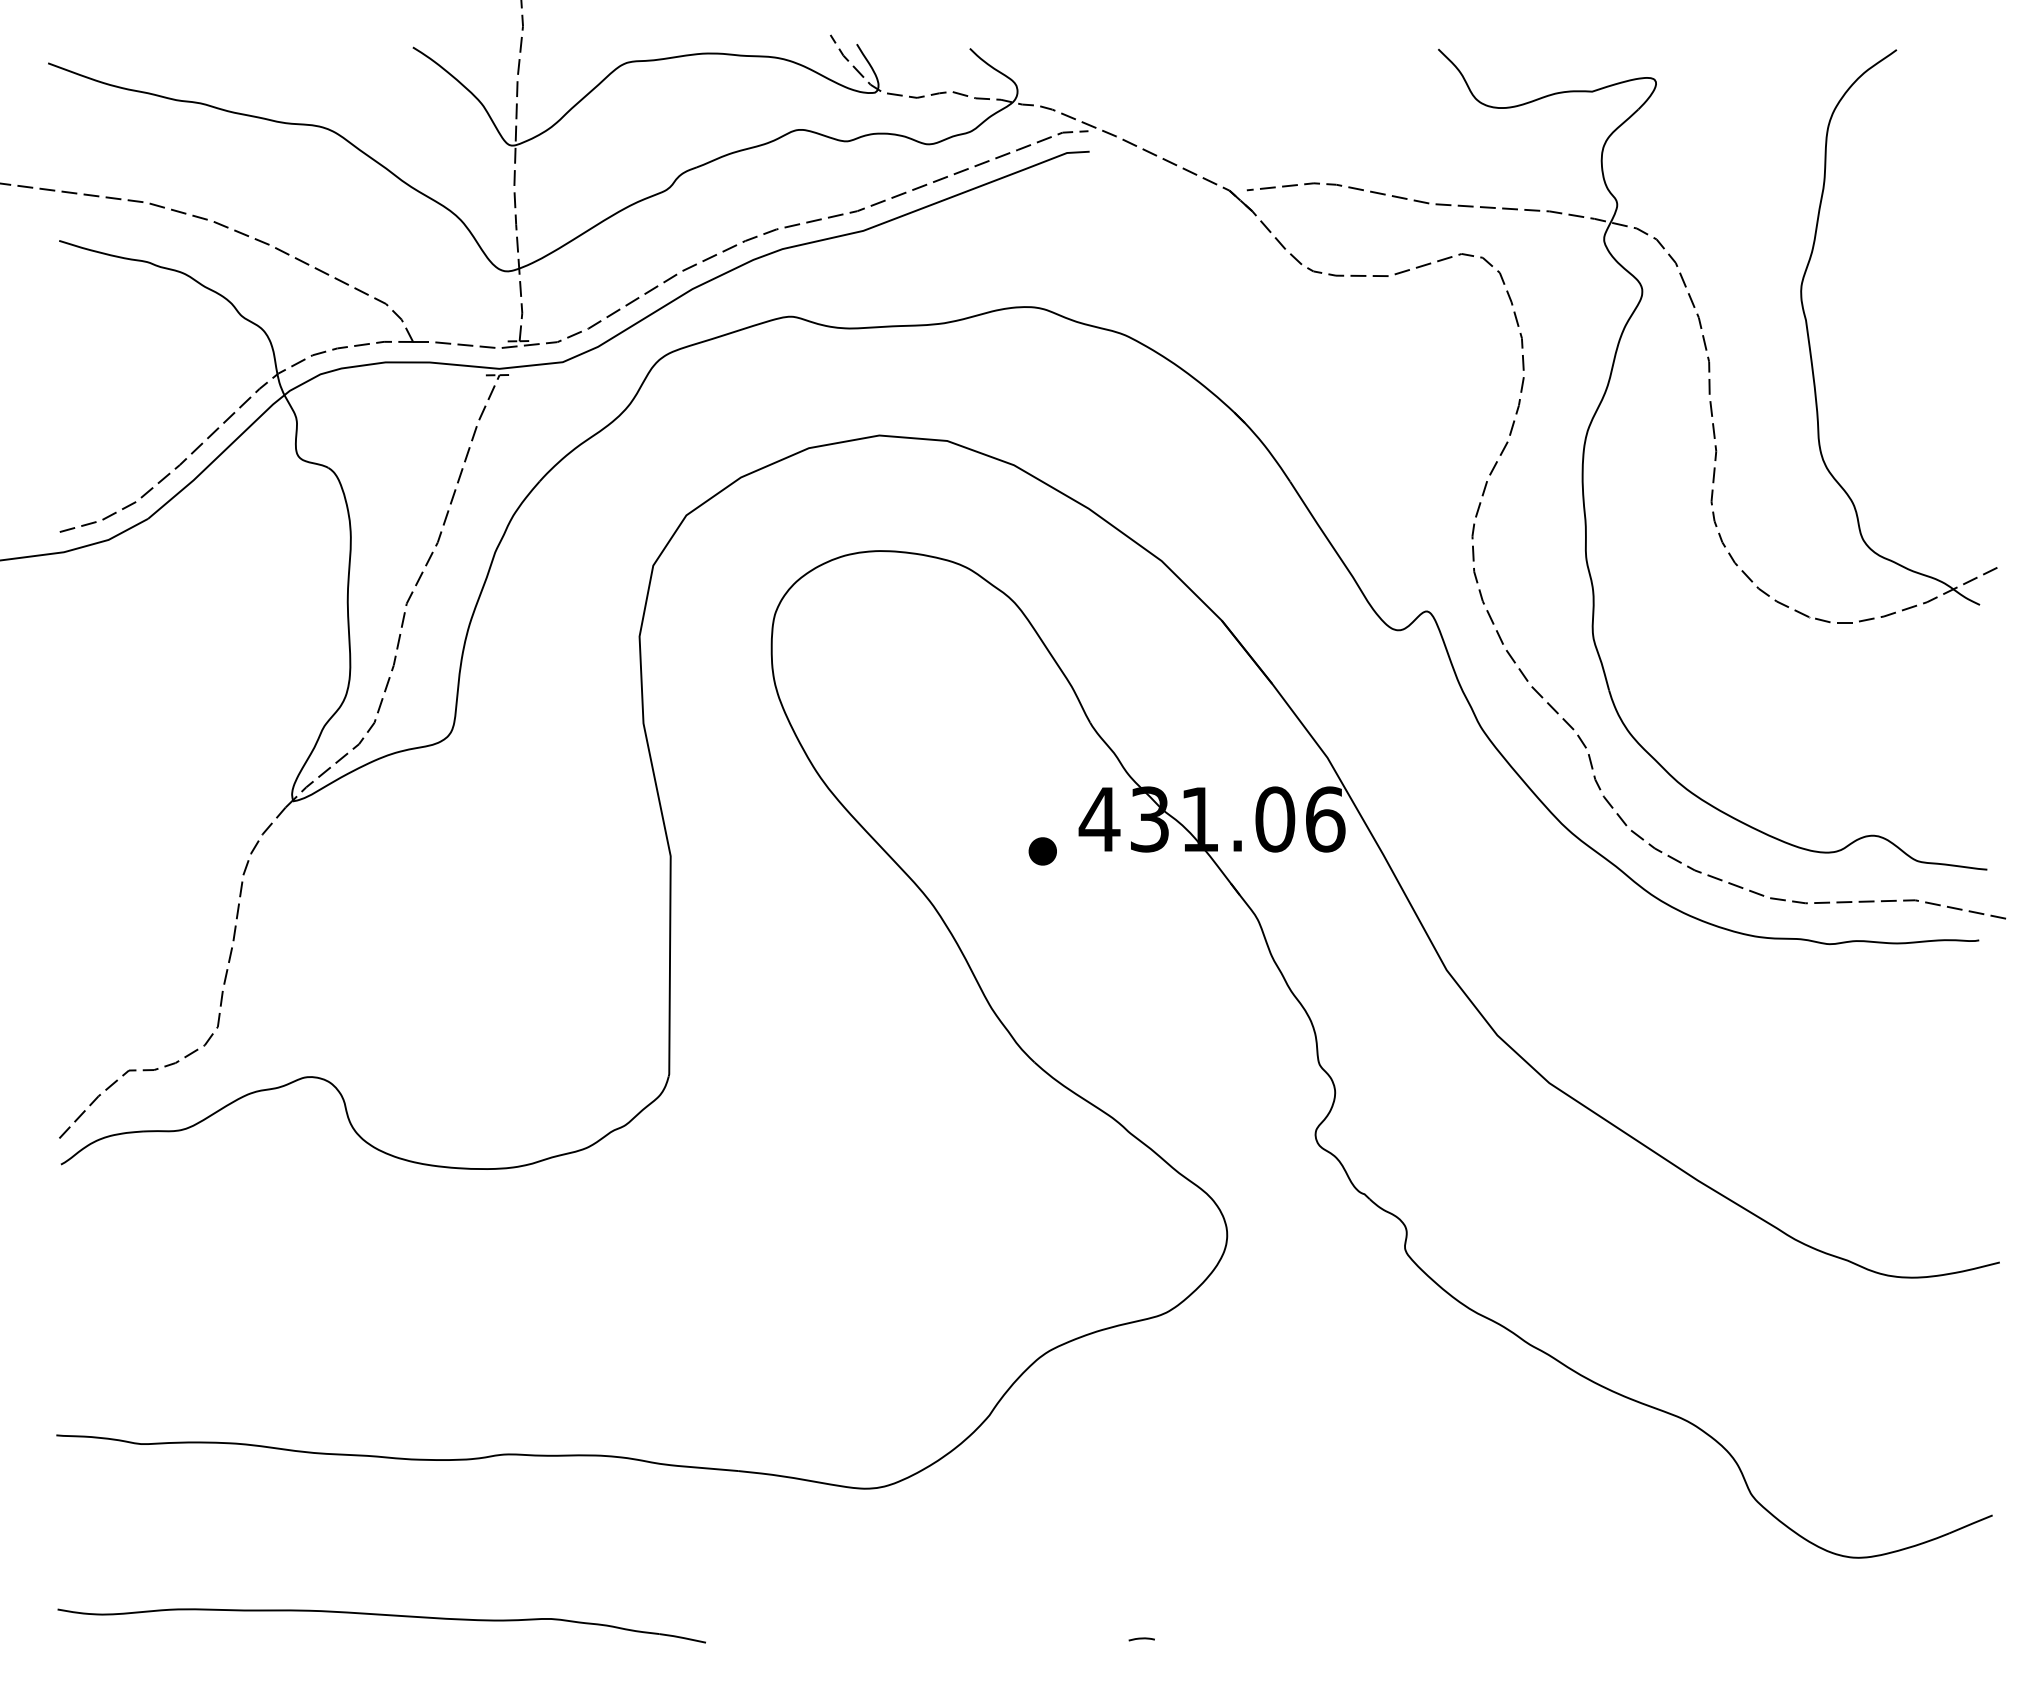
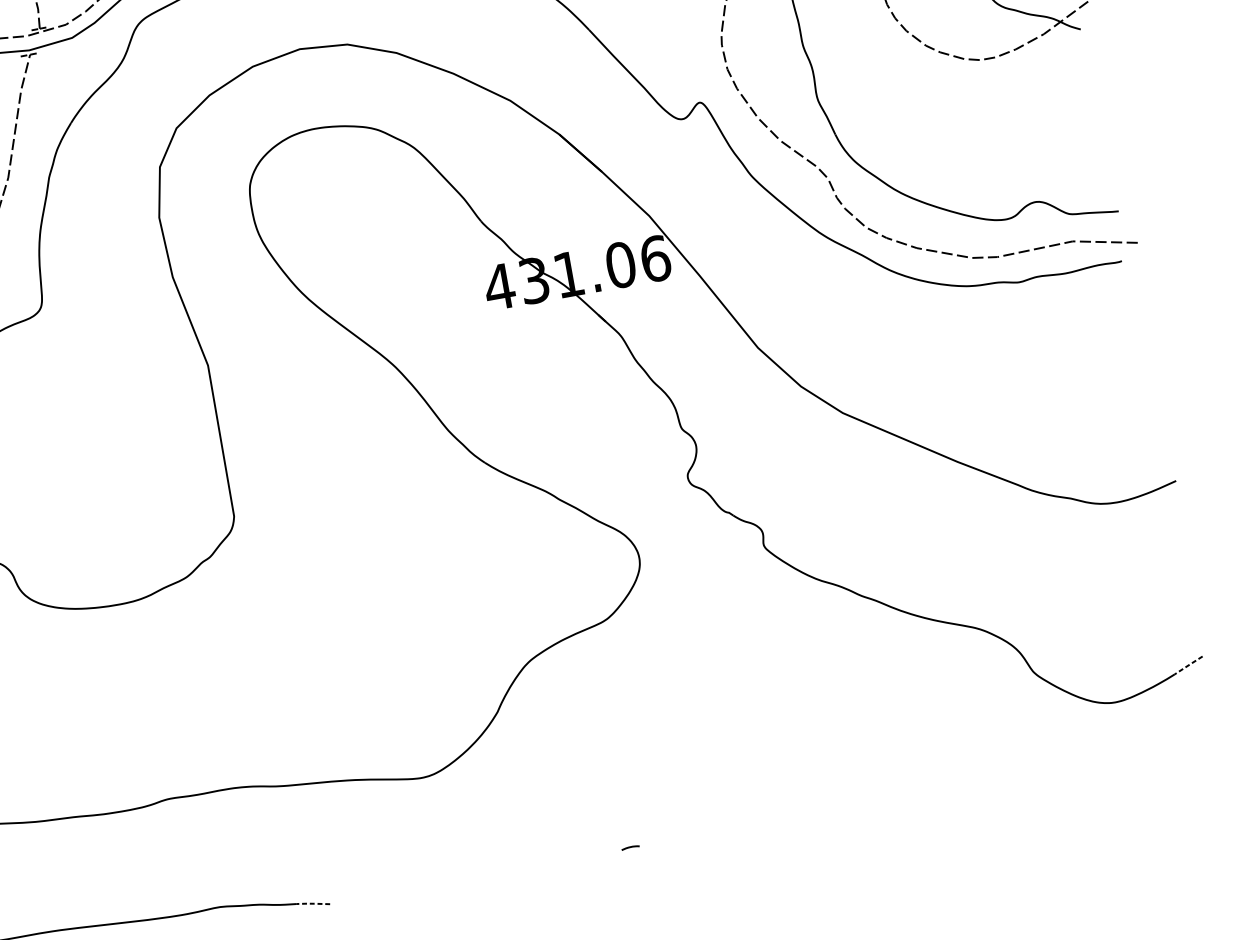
part: (1042, 851) -> (464, 316), removed
line: (1970, 1524) -> (1188, 665), solid -> dashed
line: (682, 1637) -> (313, 903), solid -> dashed

